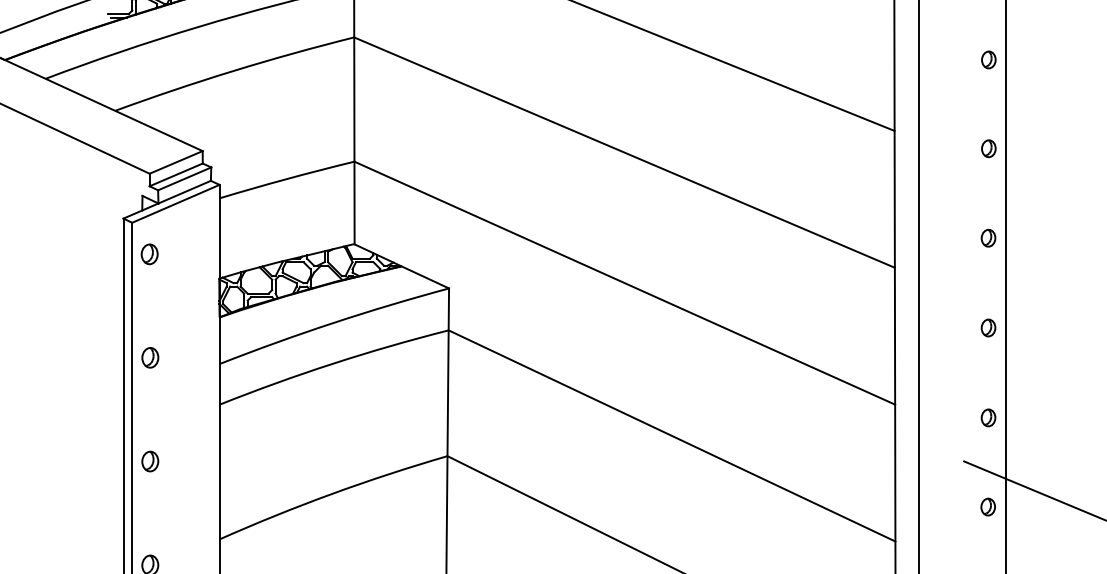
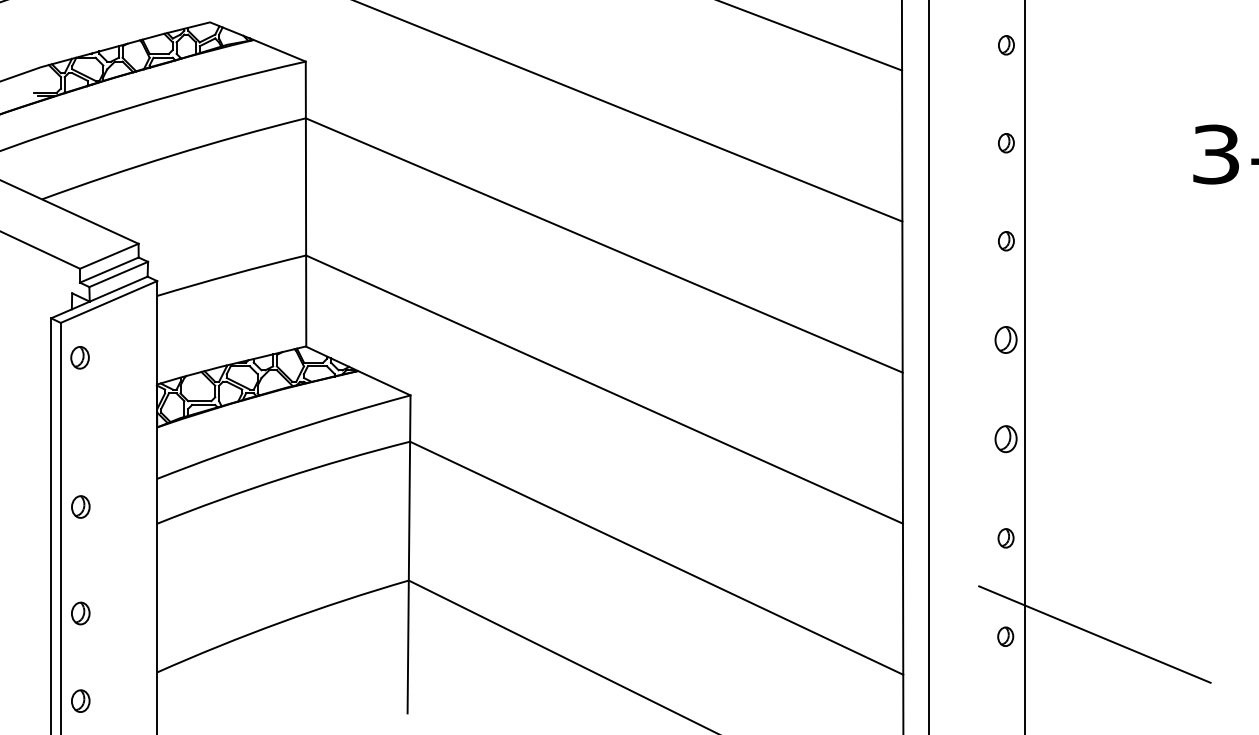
part: (988, 237) -> (1005, 339), size x1.4
part: (988, 327) -> (1005, 438), size x1.4
part: (150, 357) -> (80, 506), moved
part: (150, 461) -> (80, 613), moved

